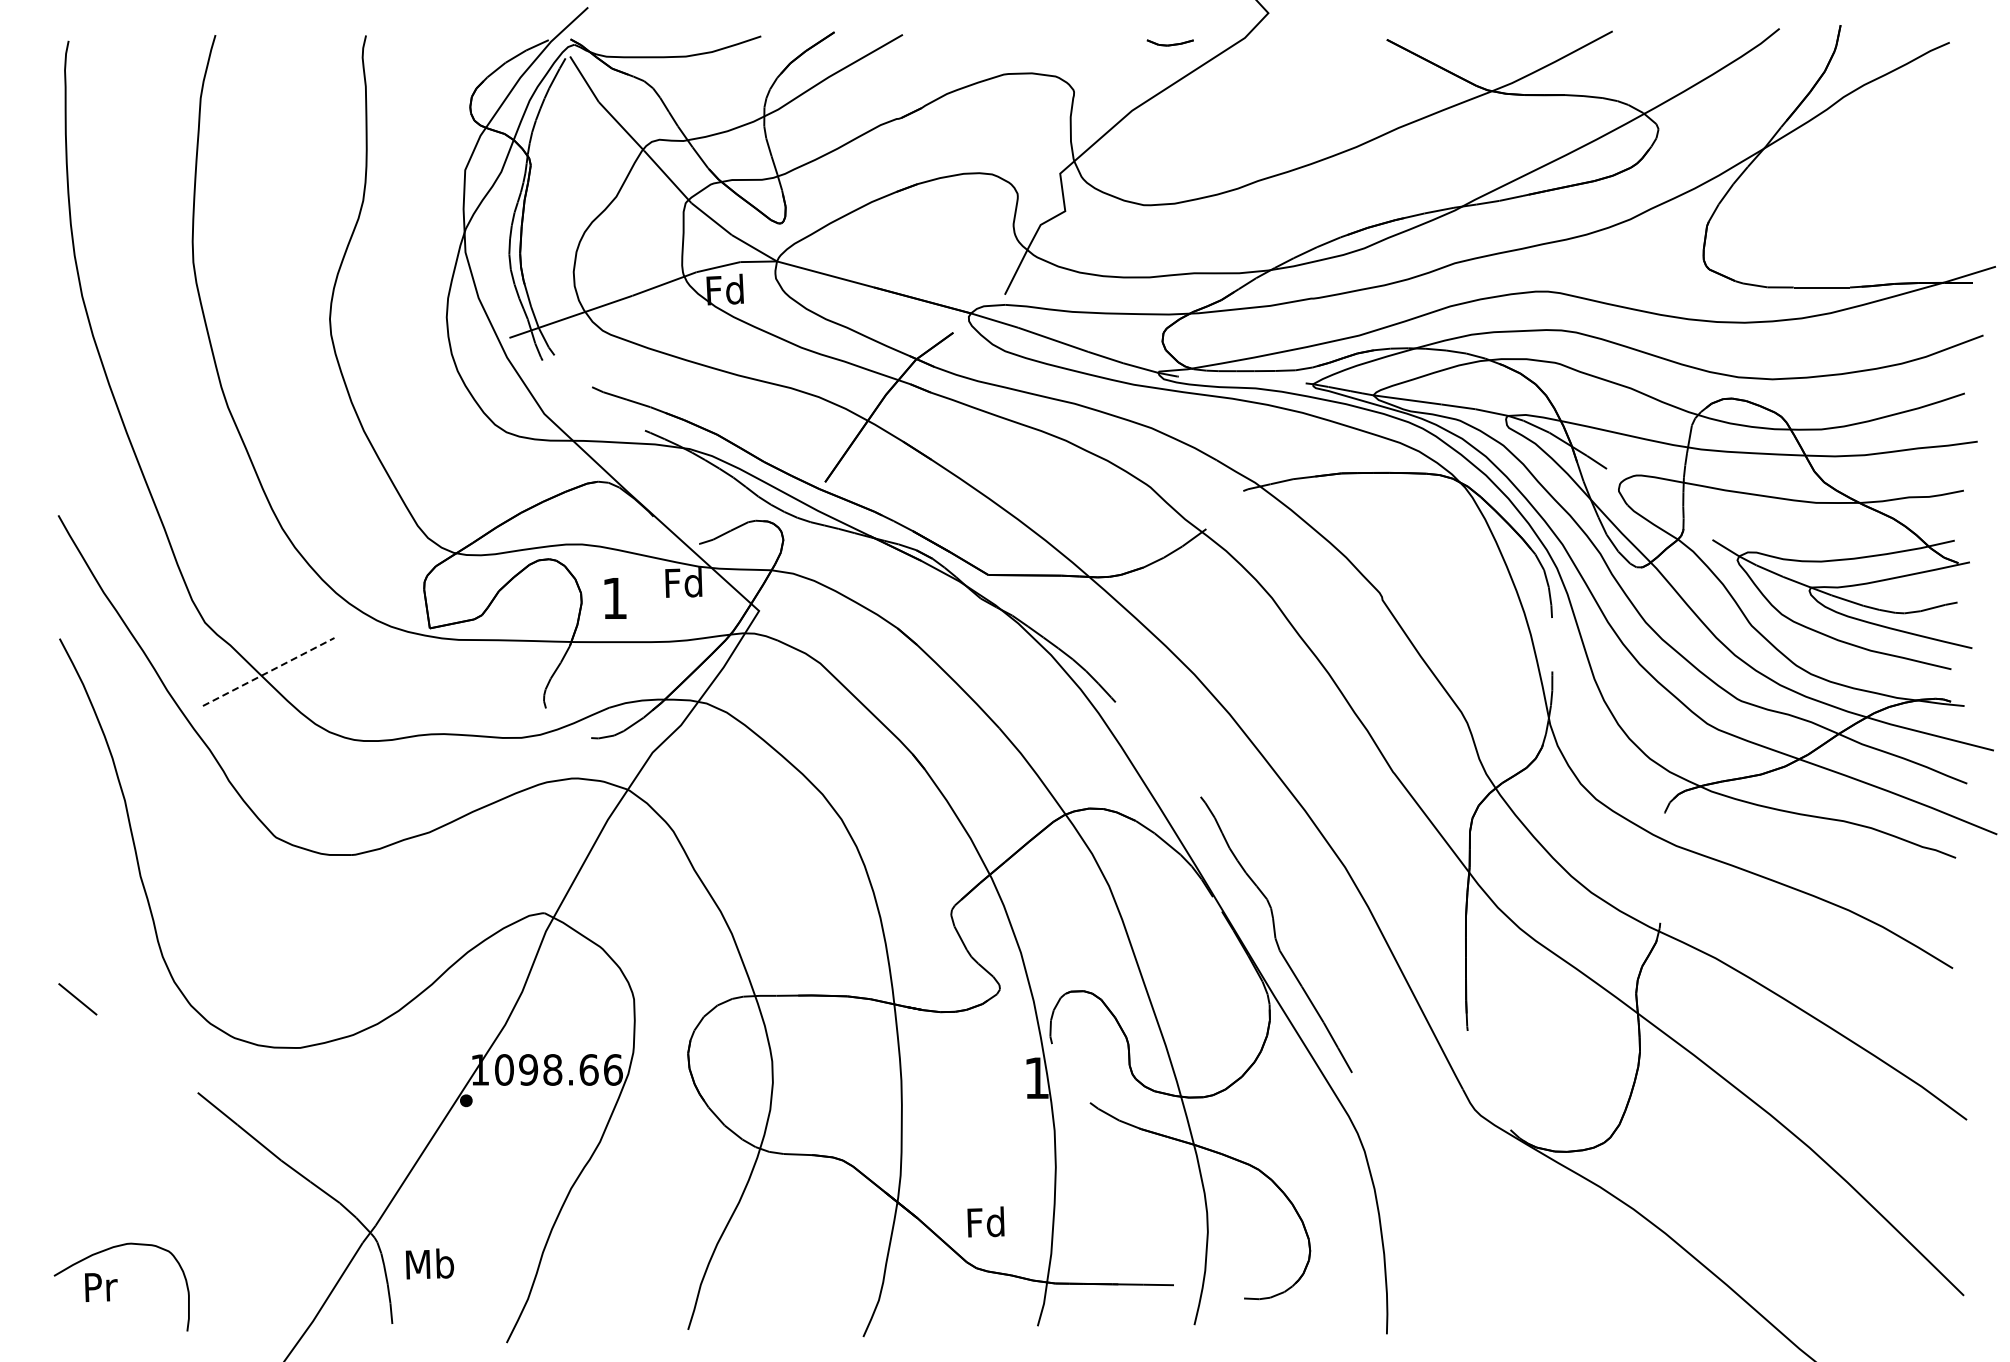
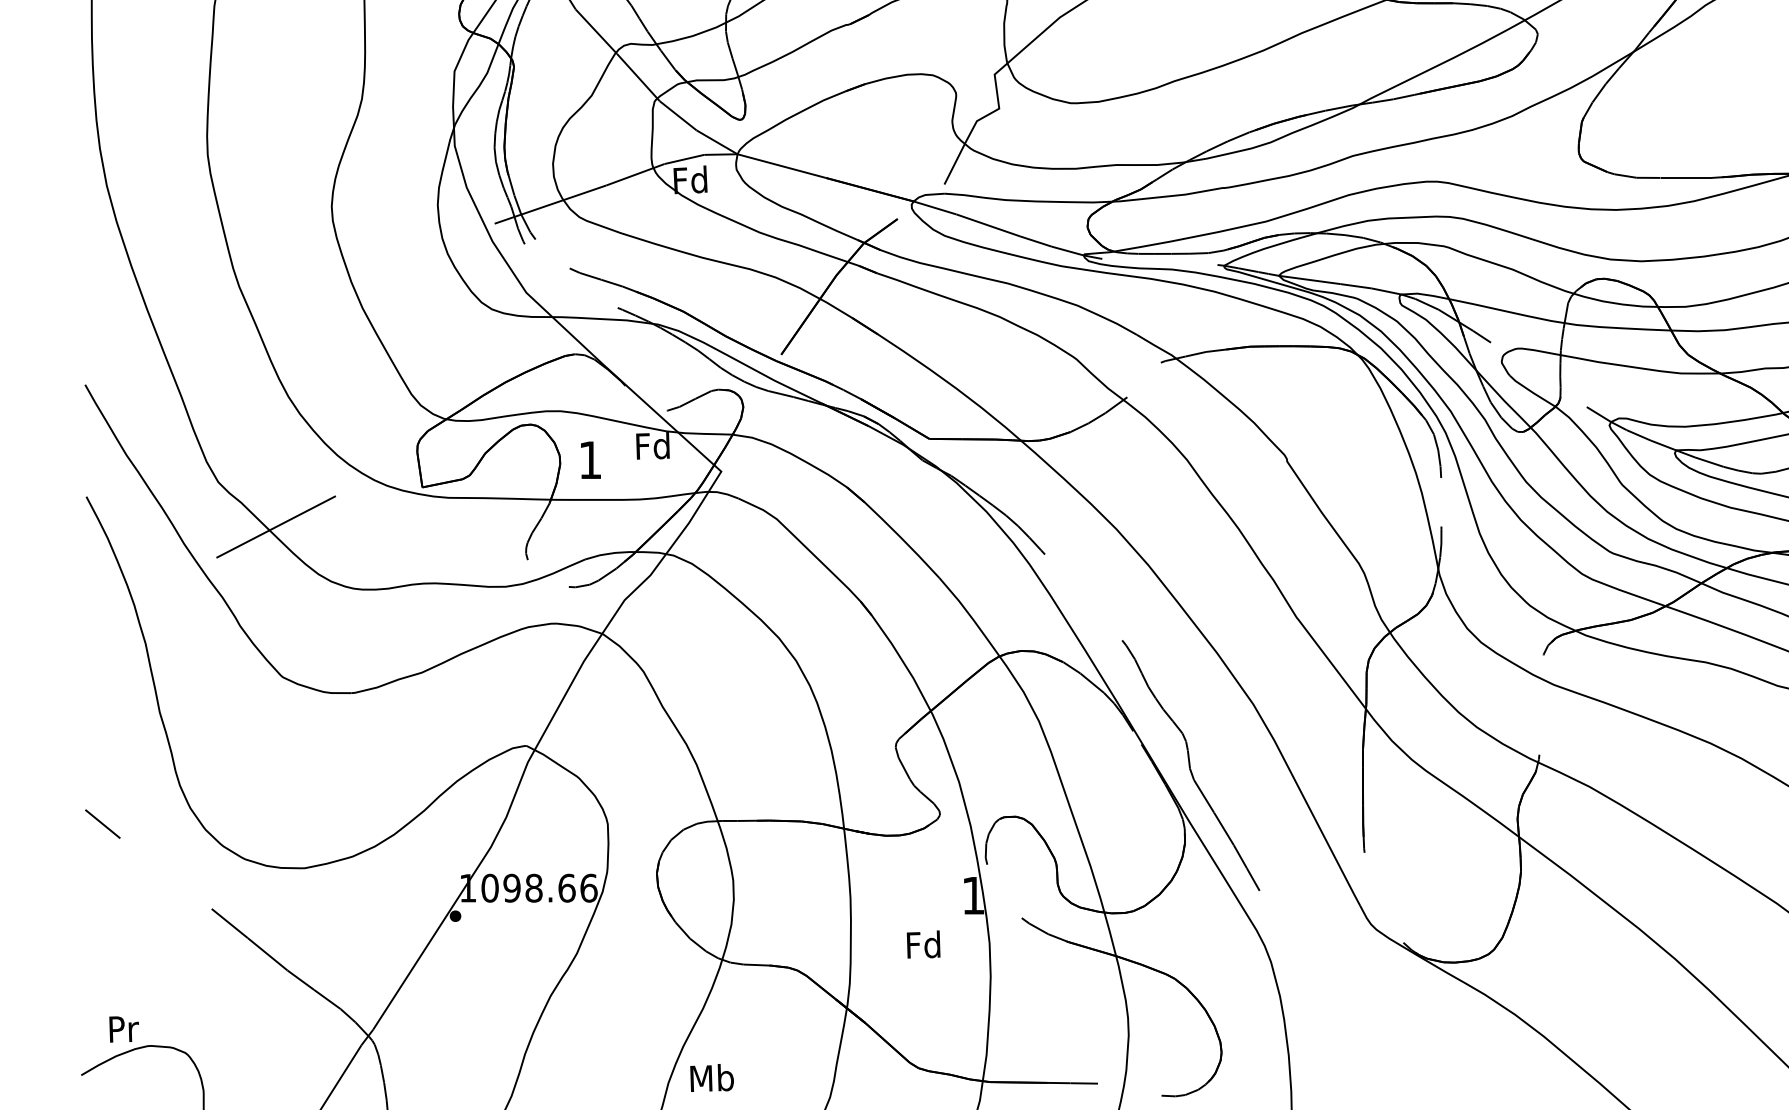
line: (269, 671) -> (276, 526), dashed -> solid
text: (985, 1221) -> (923, 944), moved
text: (429, 1263) -> (711, 1077), moved
text: (101, 1287) -> (124, 1029), moved

